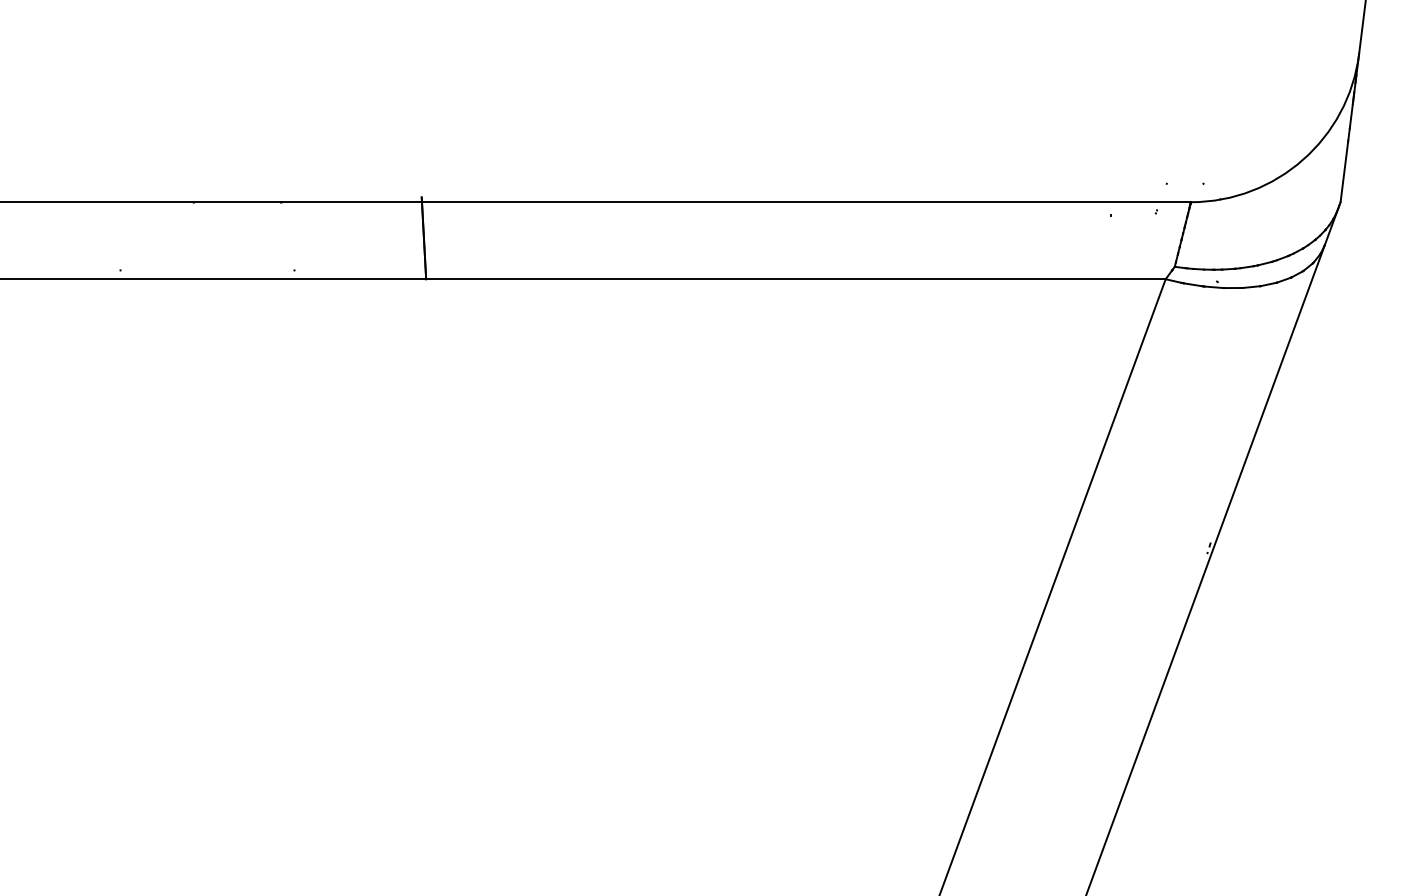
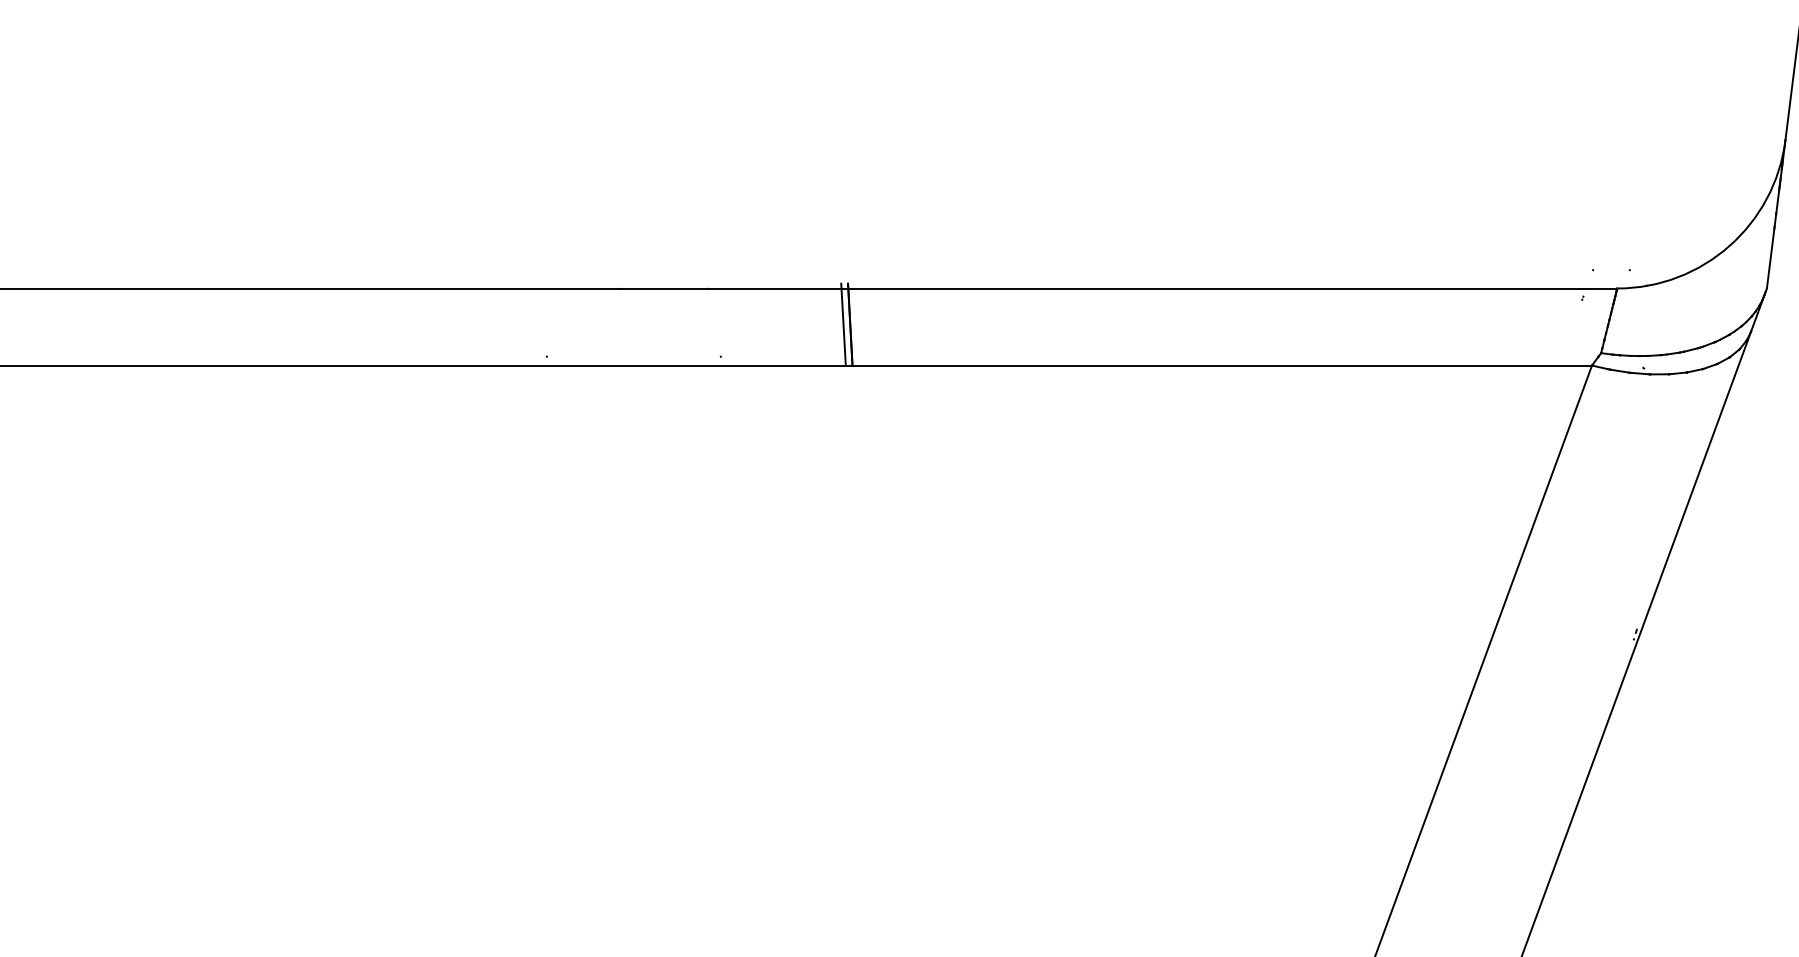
line: (417, 238) -> (843, 324), added

